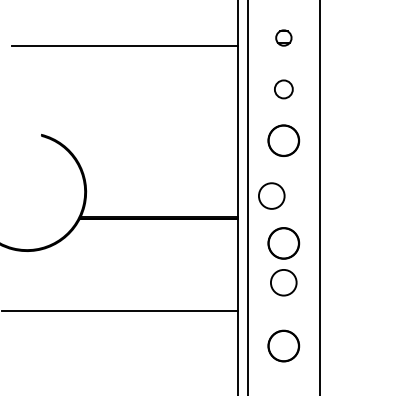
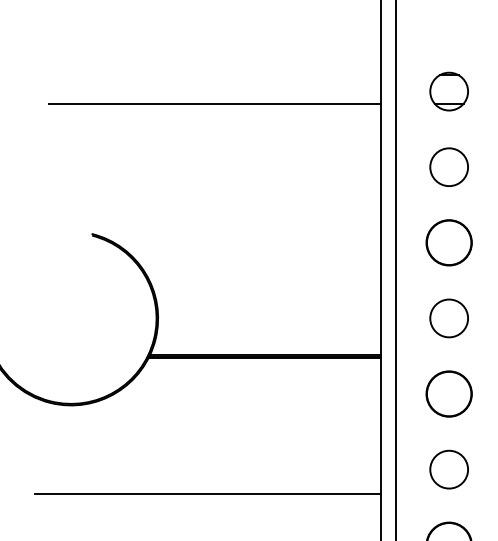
part: (283, 37) -> (448, 90), size x1.67
circle: (283, 89) -> (448, 167), size x1.43
circle: (271, 195) -> (448, 317), moved
circle: (283, 282) -> (448, 469), moved

